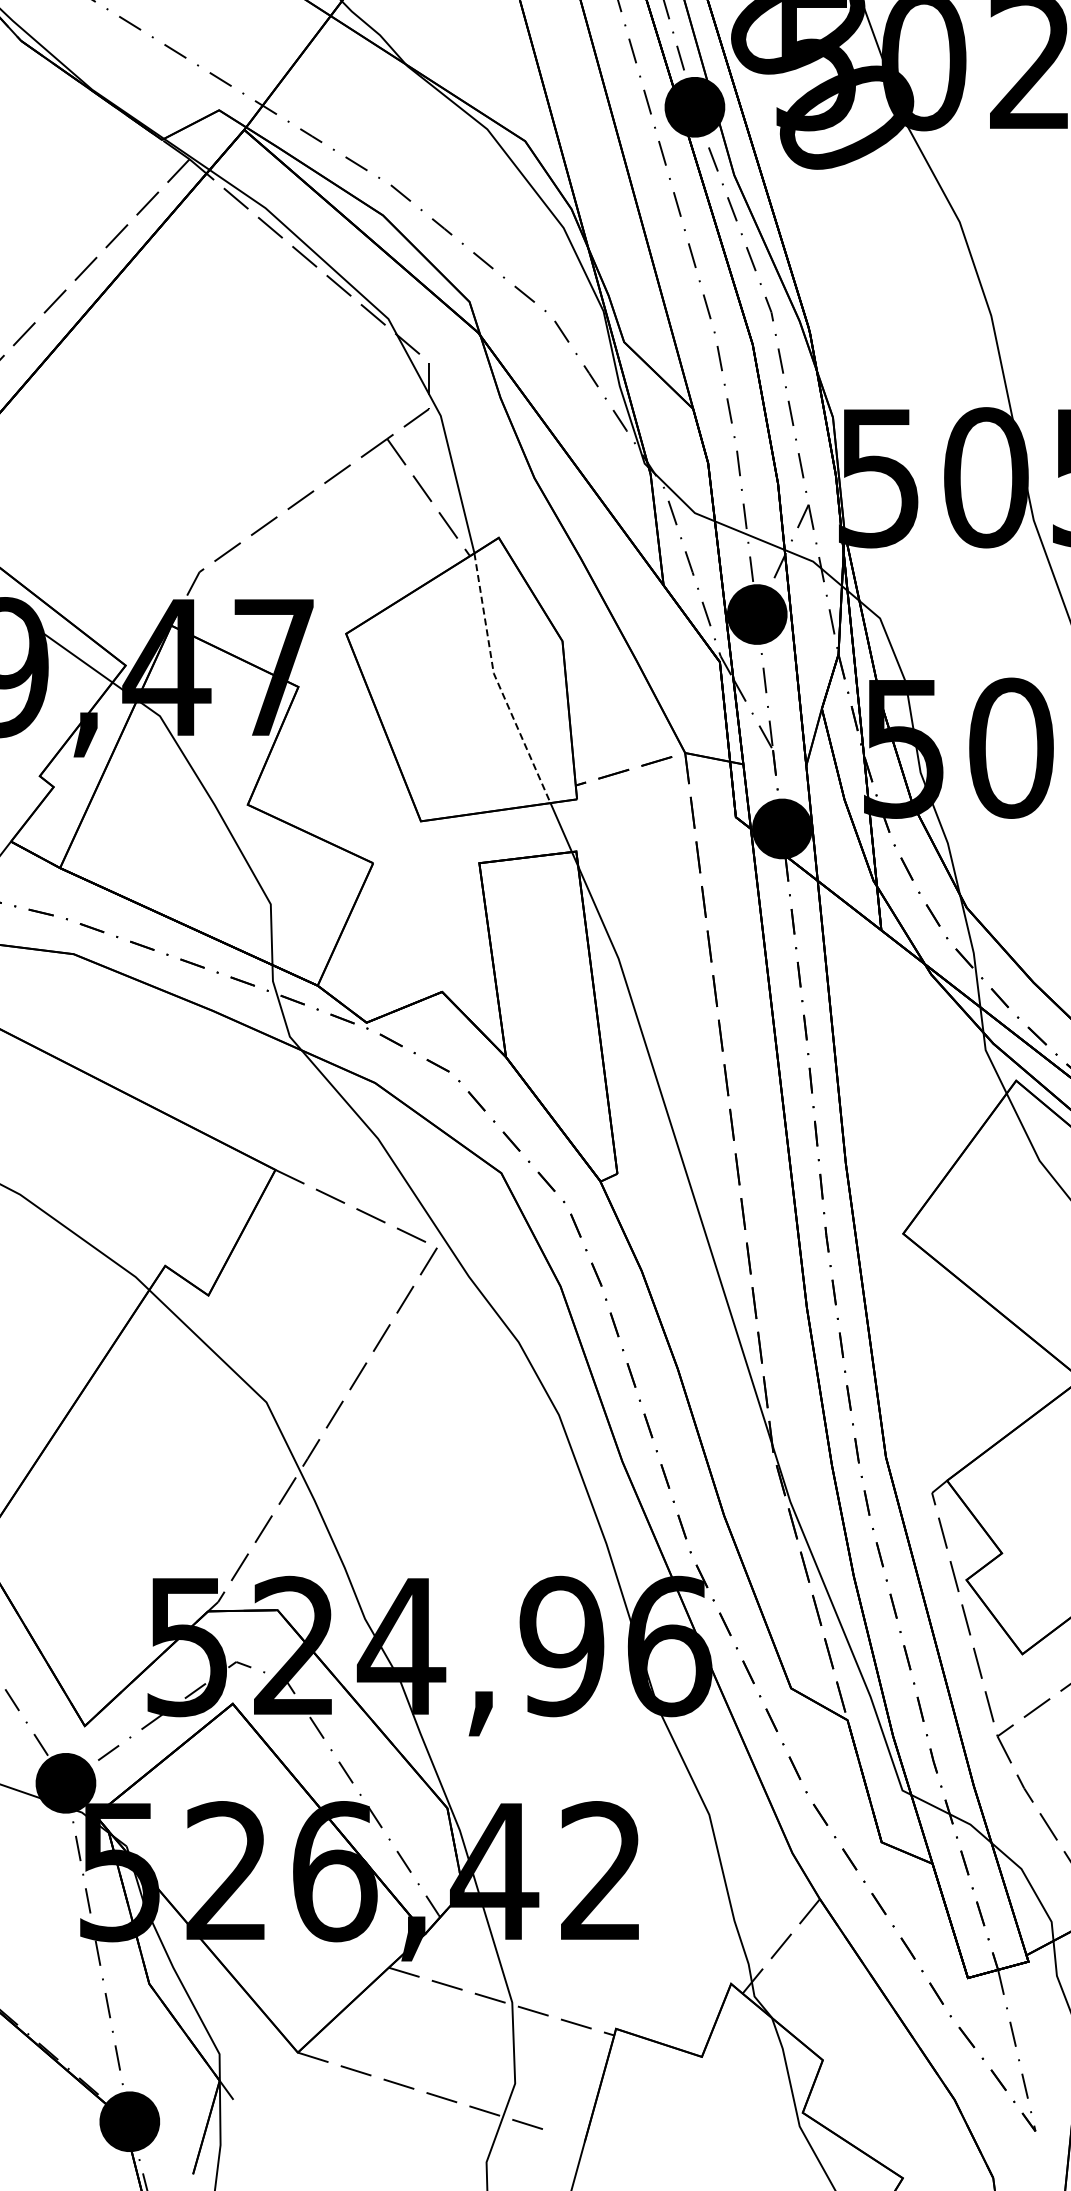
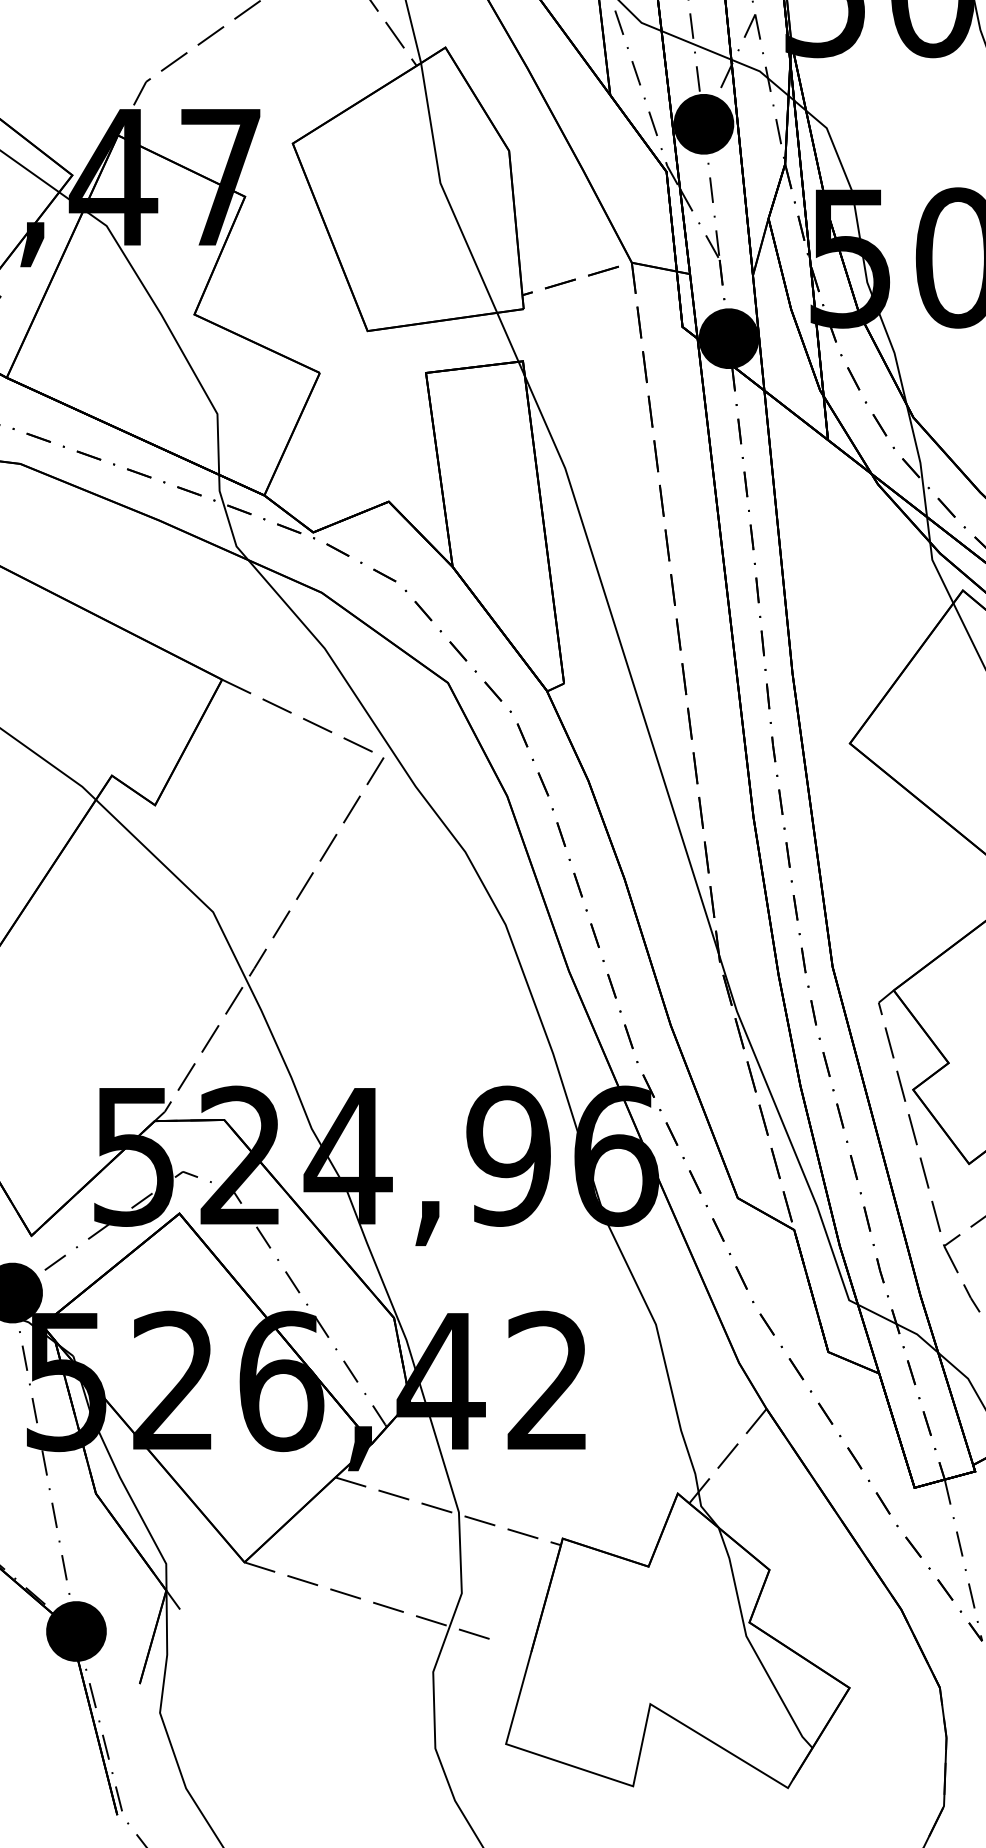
line: (497, 682) -> (444, 192), dashed -> solid

